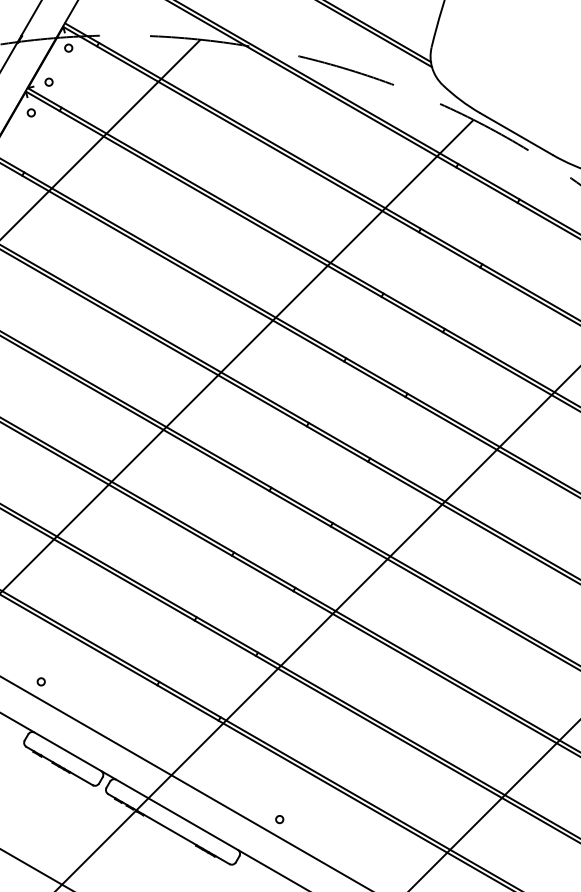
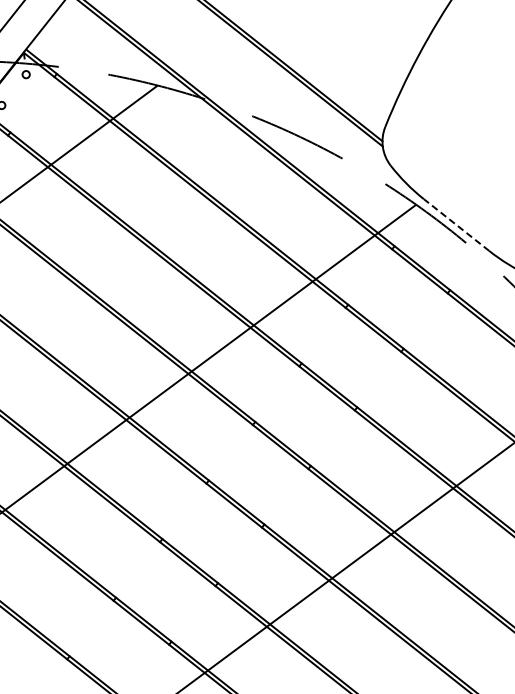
line: (516, 134) -> (456, 225), solid -> dashed

